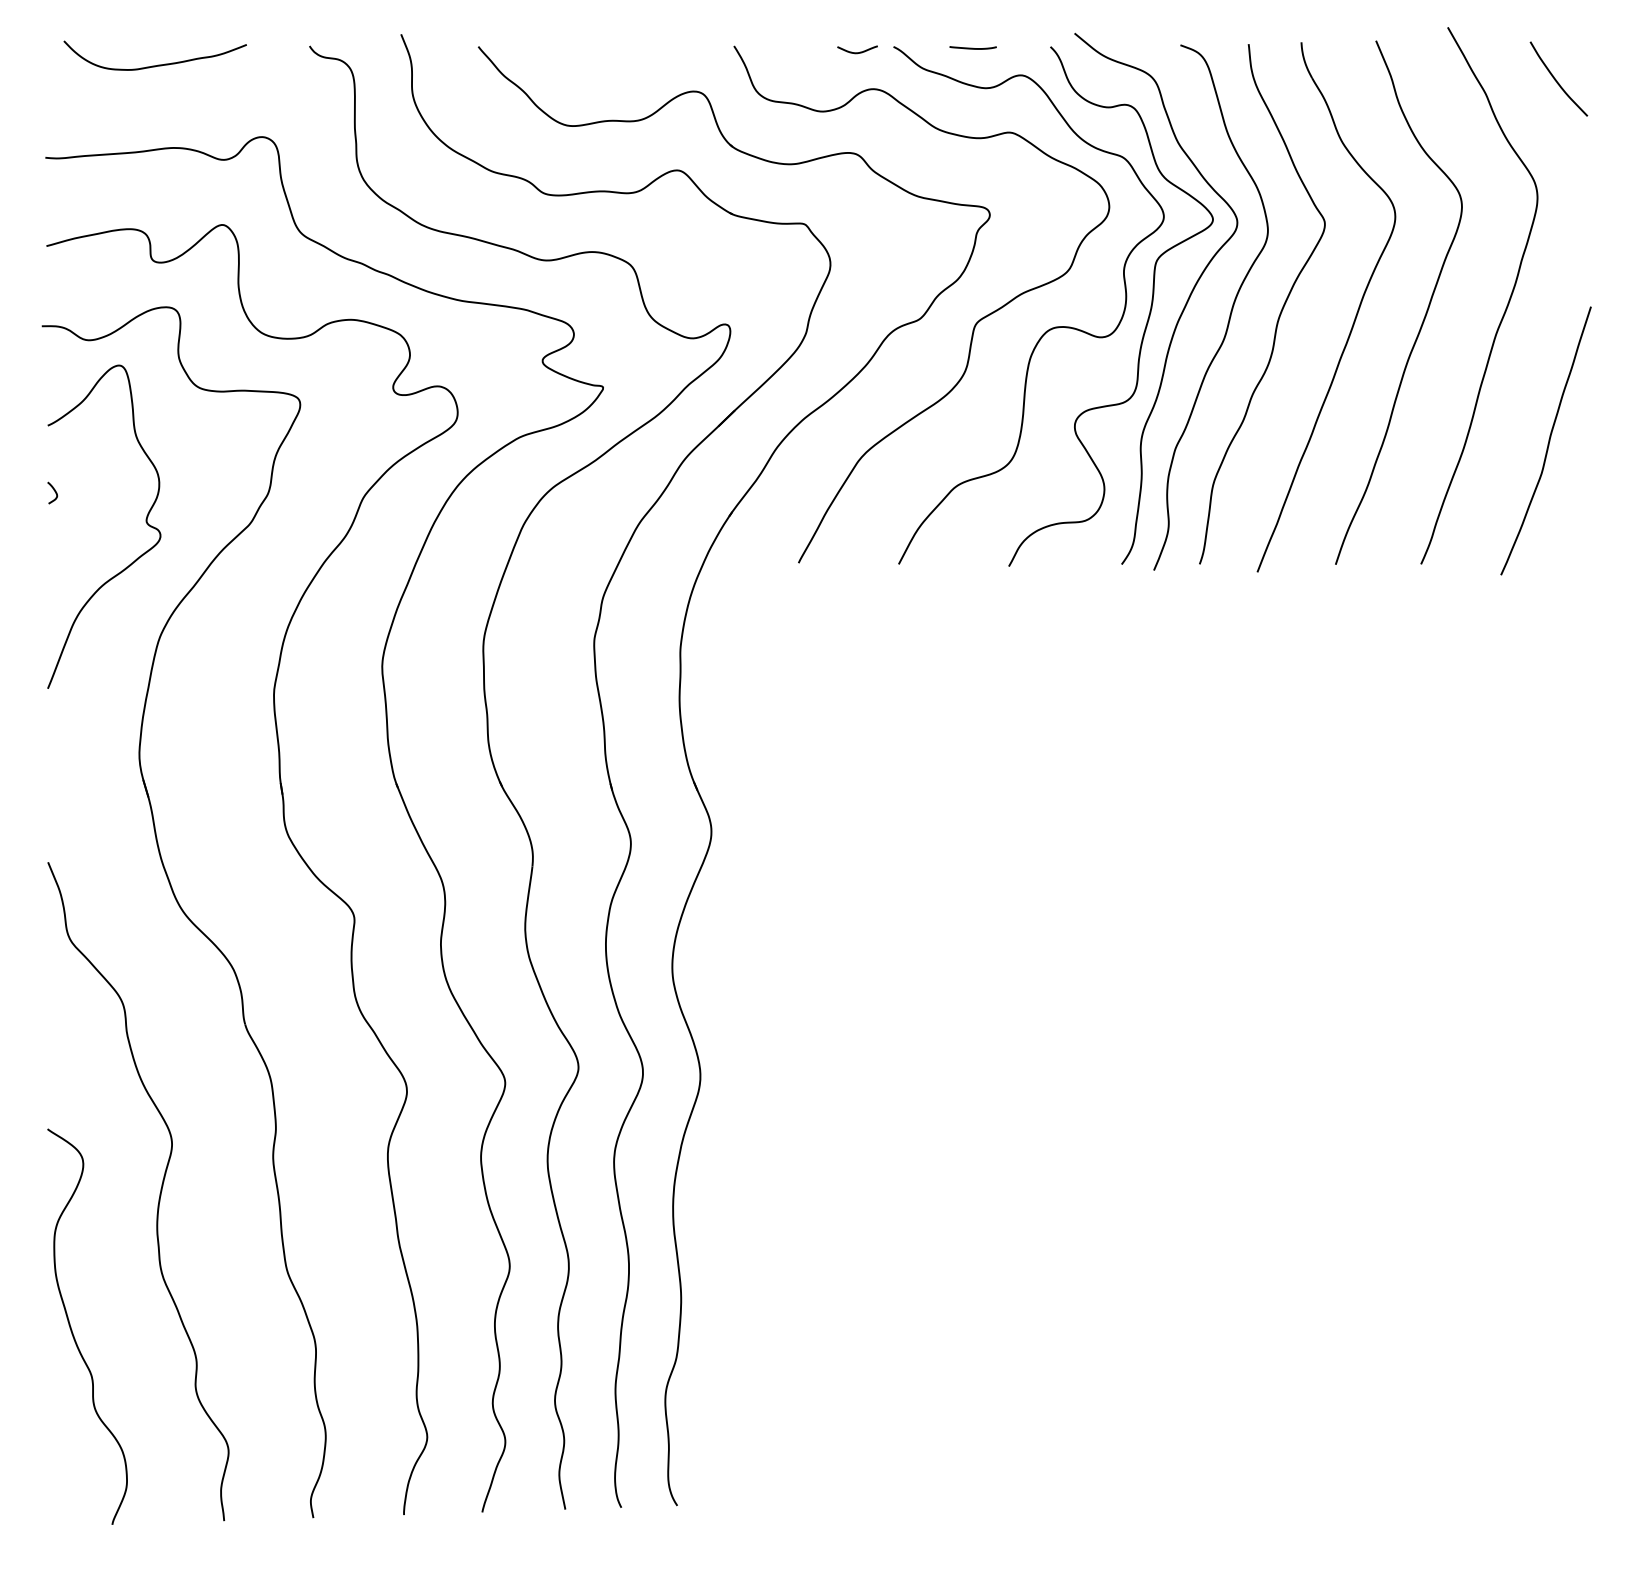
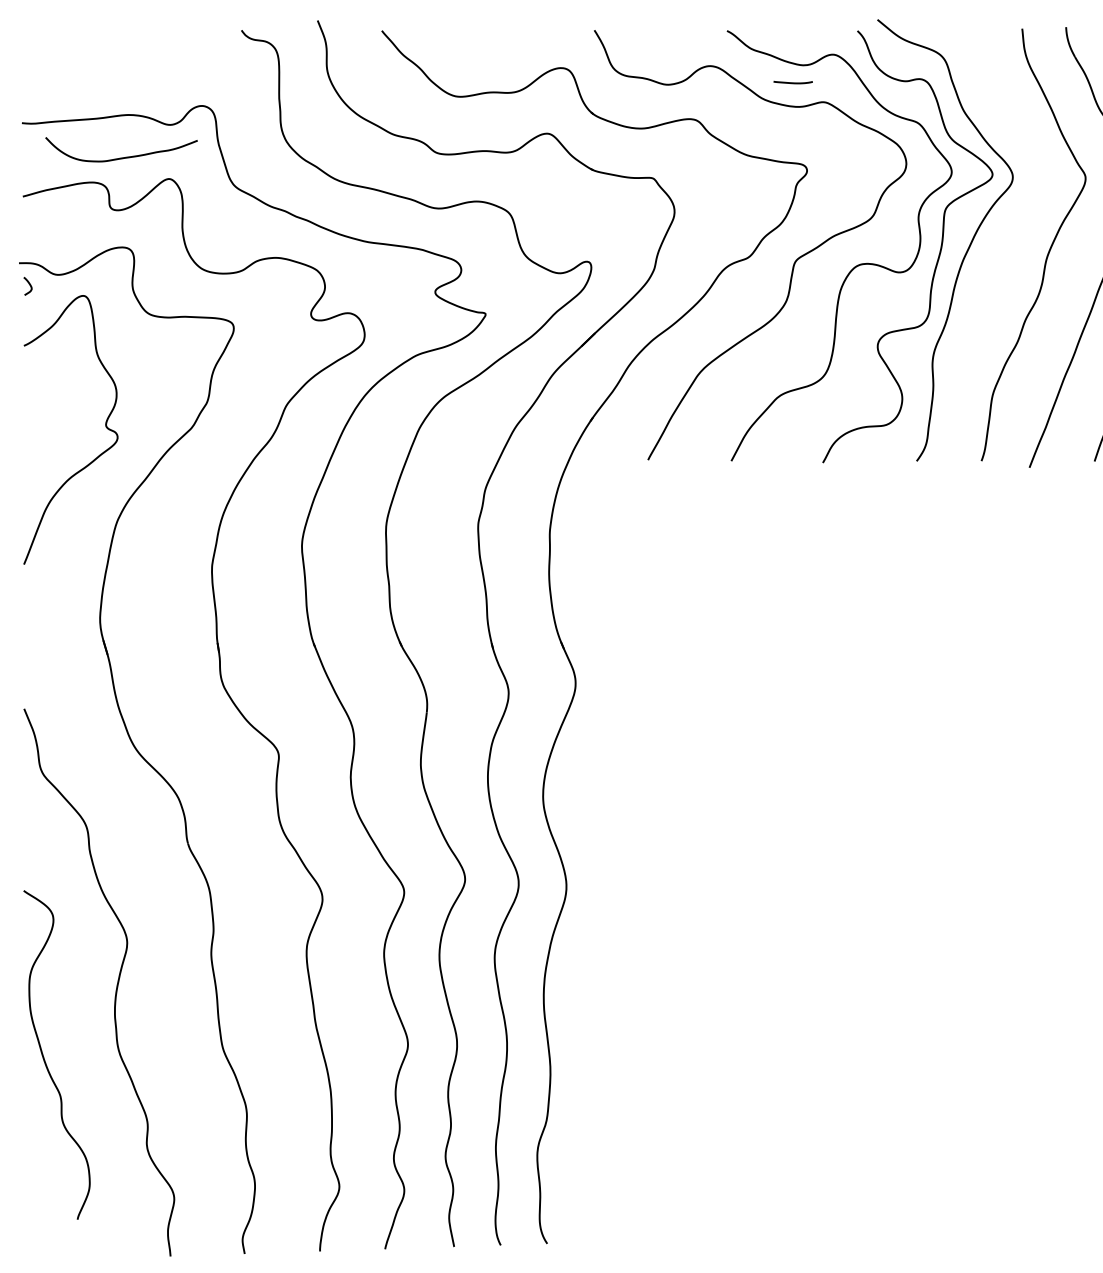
curve: (972, 47) -> (792, 82), moved
curve: (857, 52) -> (697, 35), removed
curve: (158, 64) -> (124, 157), moved
curve: (1230, 310) -> (1007, 250), removed
curve: (53, 490) -> (28, 284), moved
curve: (72, 1330) -> (44, 1058), moved

